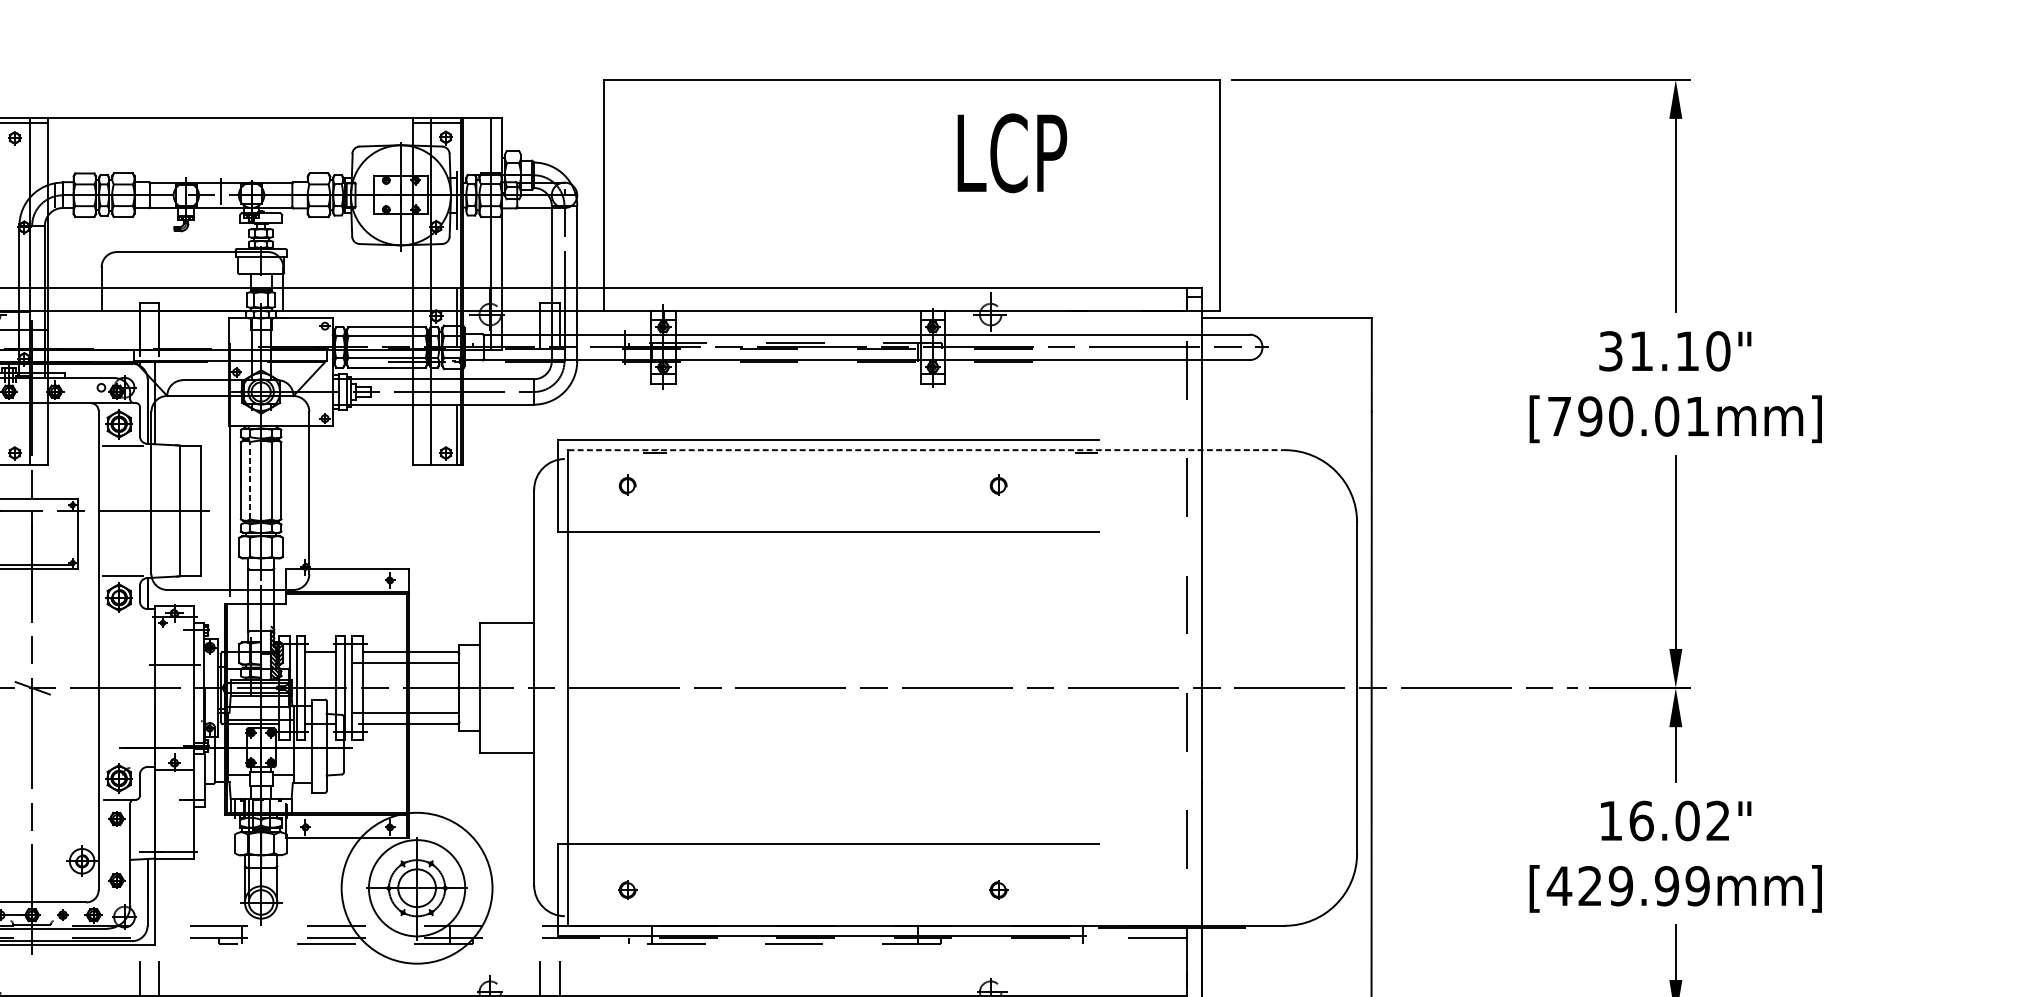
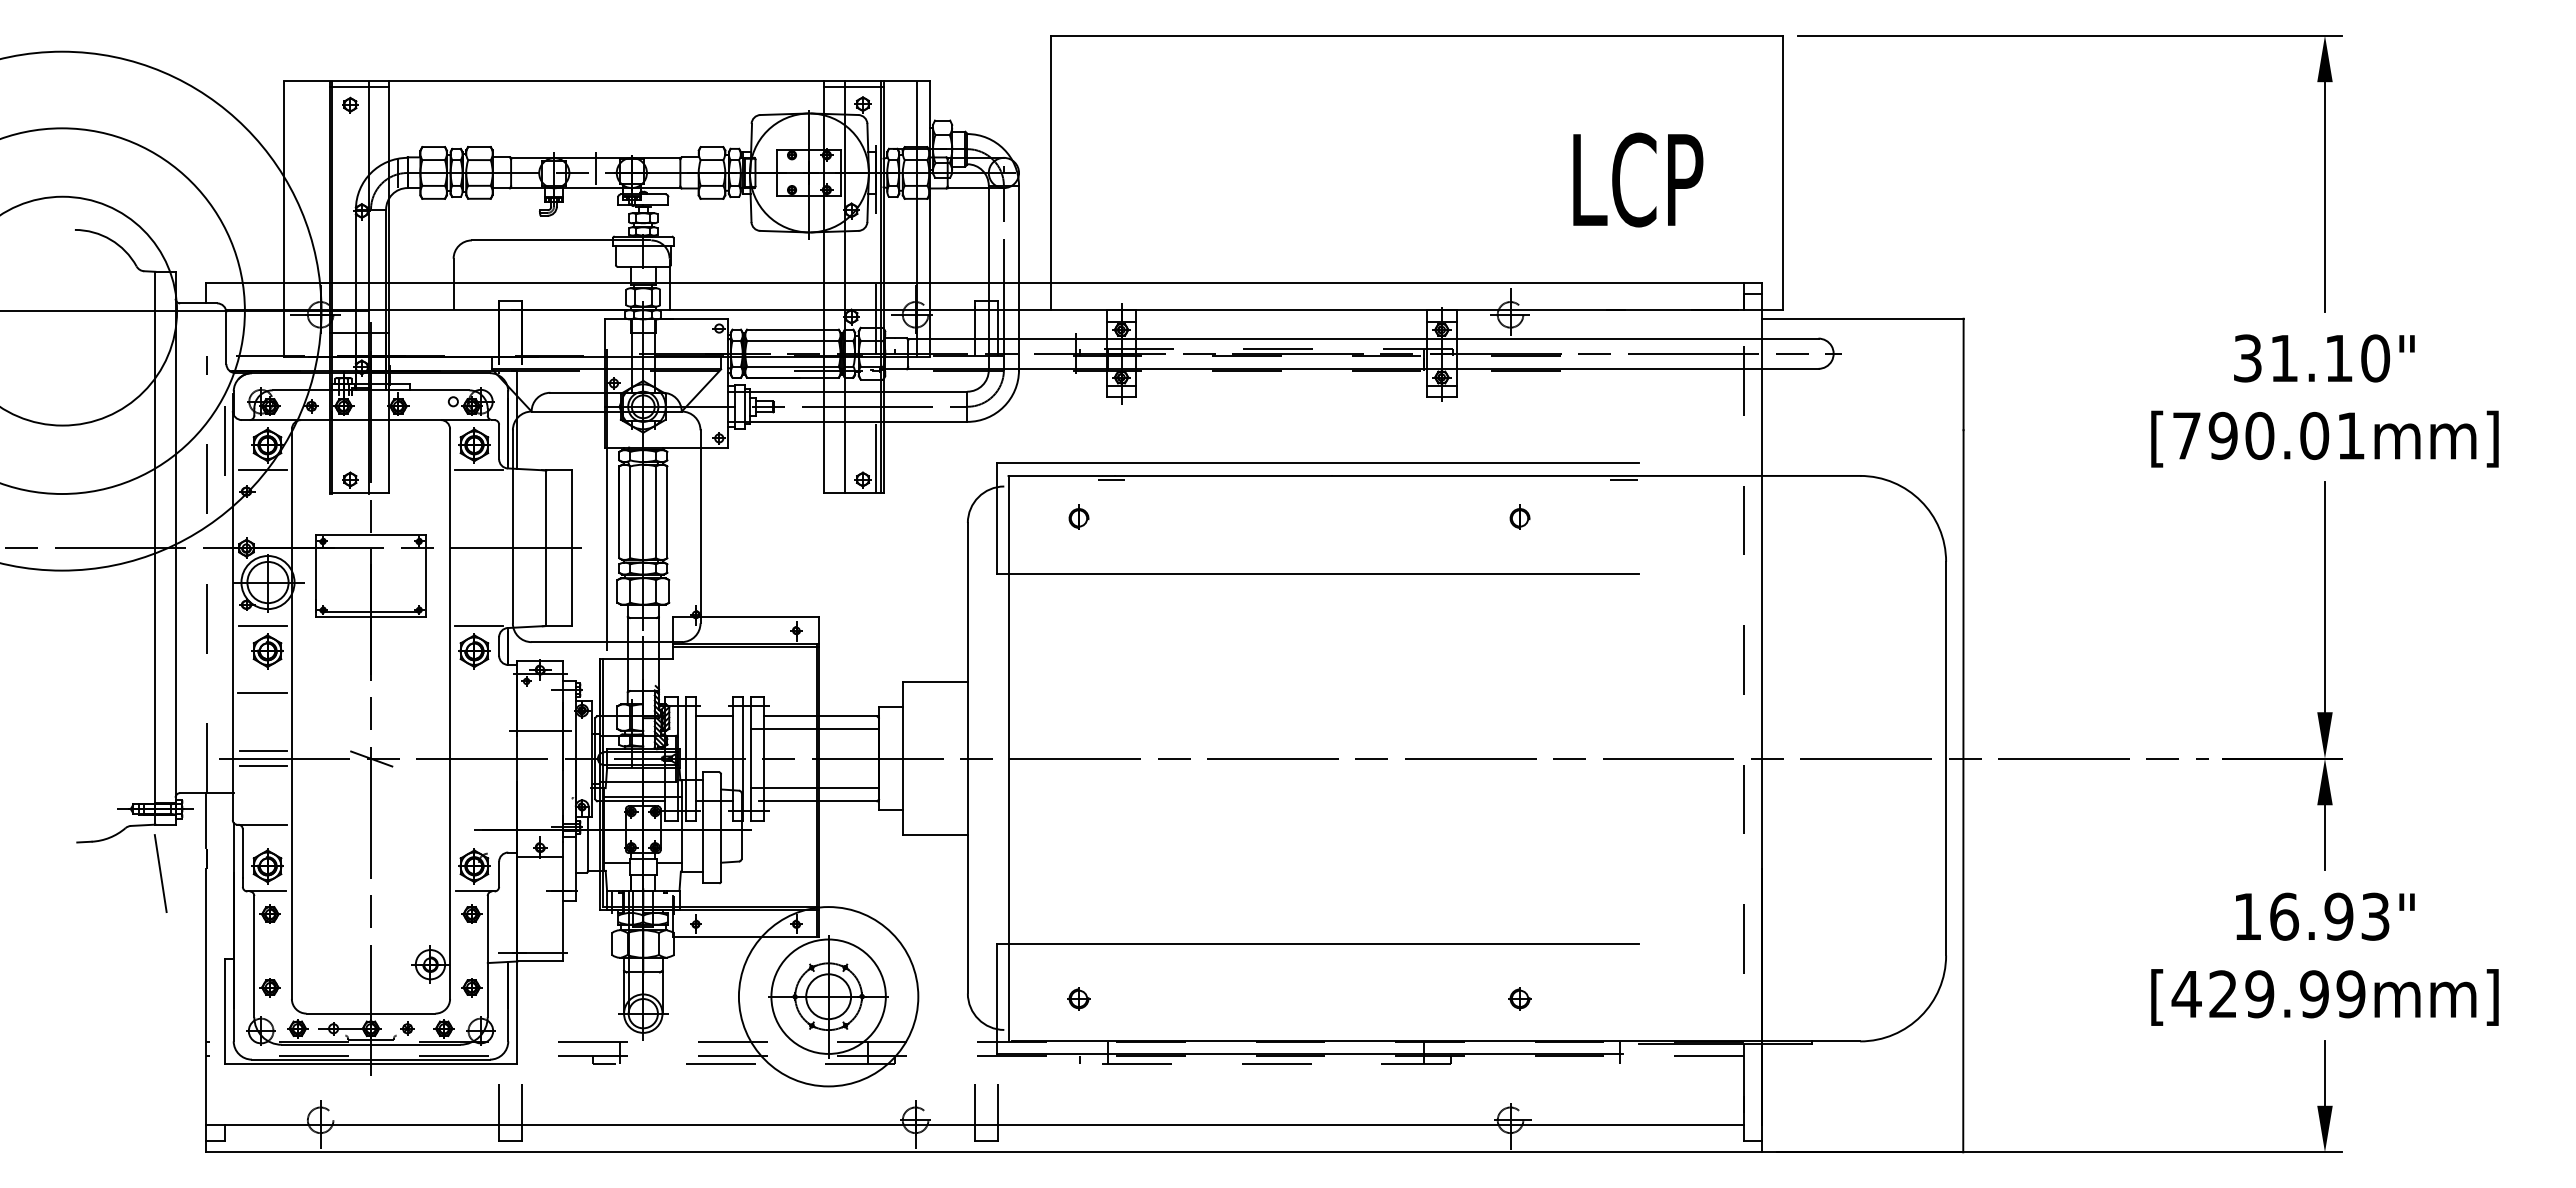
text: (1012, 152) -> (1638, 179), moved
line: (927, 449) -> (1435, 475), dashed -> solid
line: (250, 480) -> (630, 512), dashed -> solid
text: (1702, 820) -> (2356, 916), 16.02" -> 16.93"

